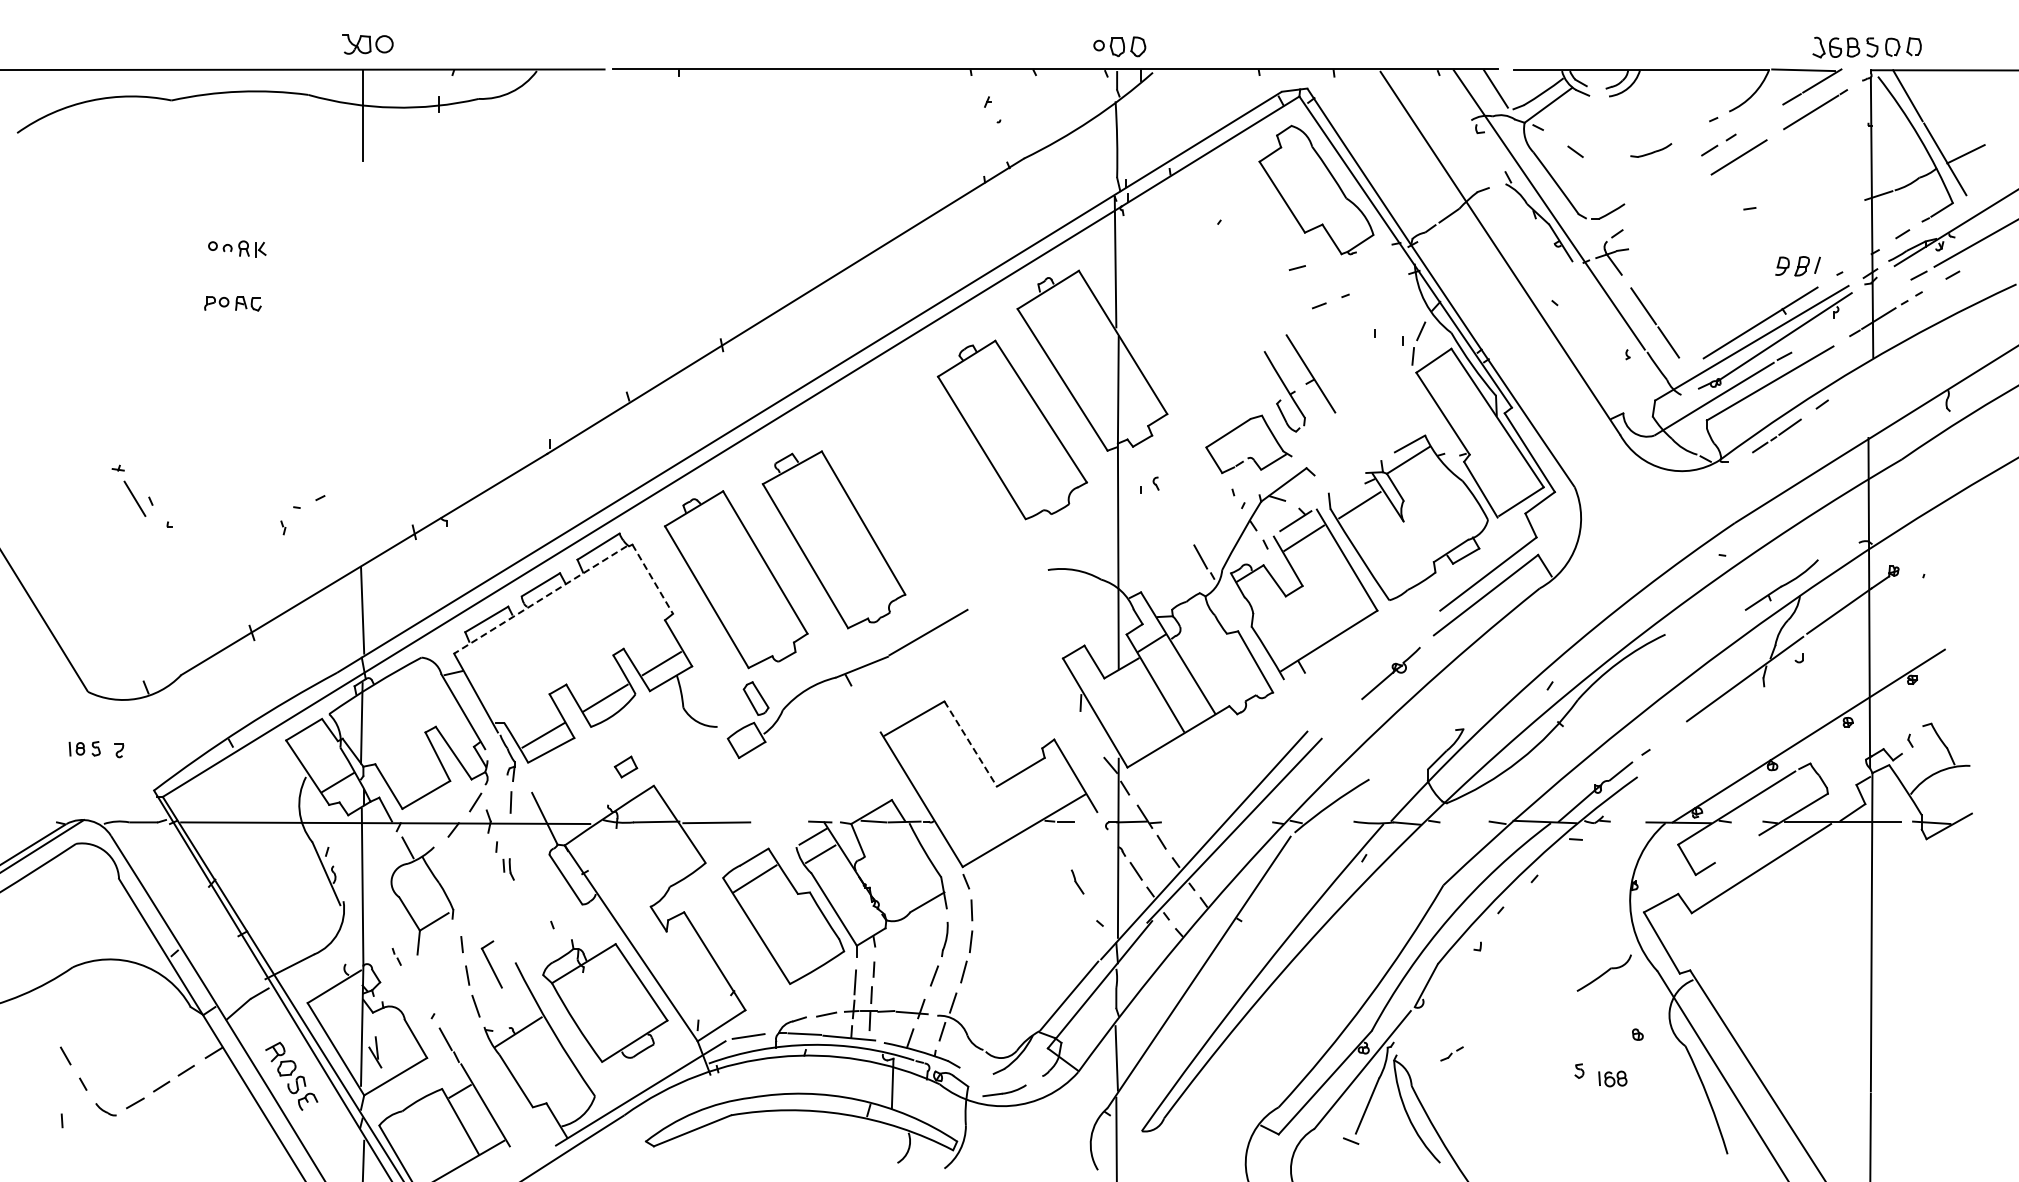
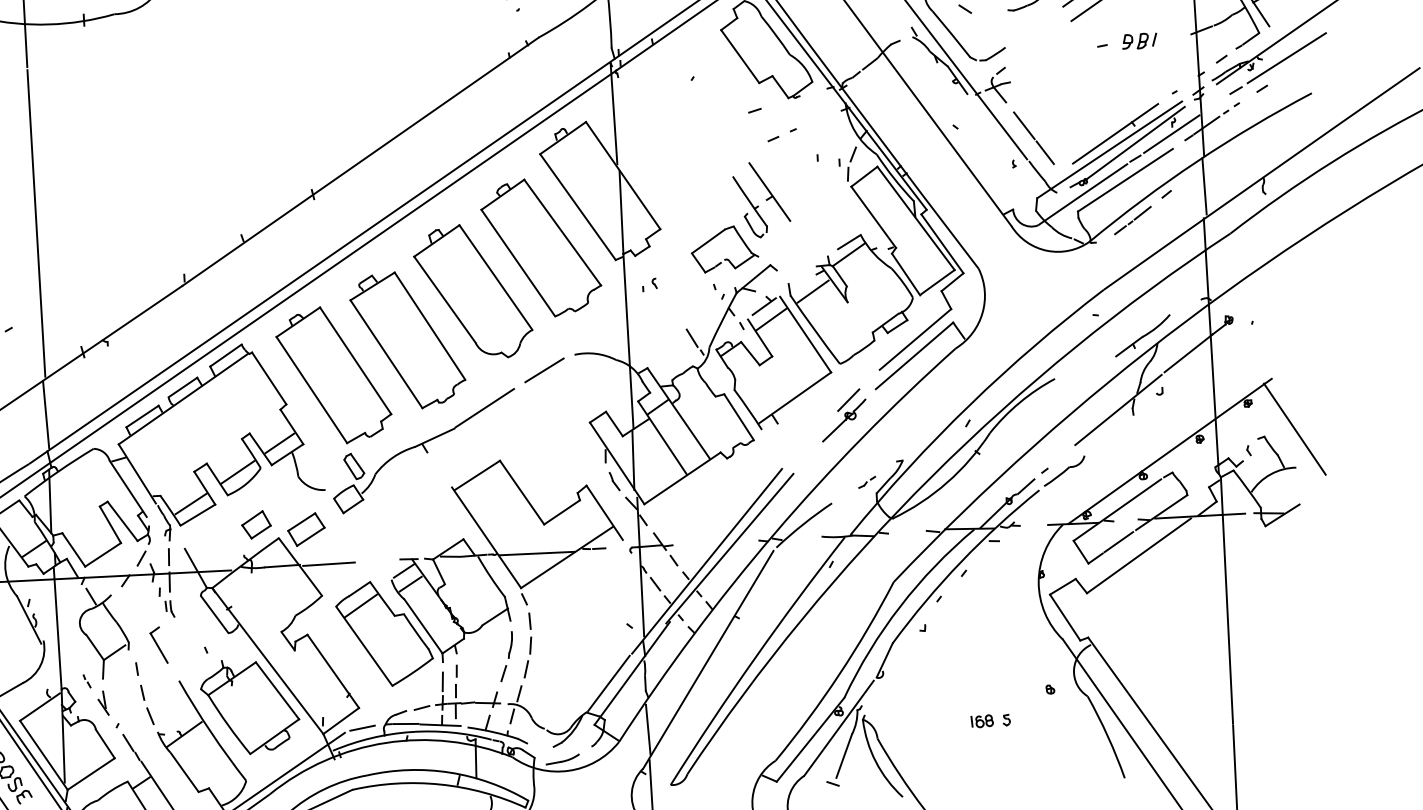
part: (1797, 266) -> (1139, 41), moved
line: (1833, 327) -> (1172, 134), added
line: (363, 362) -> (36, 222), added
line: (1871, 396) -> (1204, 186), added
part: (921, 481) -> (473, 291), added
line: (652, 579) -> (269, 378), dashed -> solid
line: (1007, 587) -> (544, 370), added
line: (540, 599) -> (183, 398), dashed -> solid
line: (1397, 647) -> (848, 400), added
line: (1116, 710) -> (633, 460), added
line: (1970, 716) -> (1294, 429), added
line: (970, 744) -> (521, 493), dashed -> solid
part: (625, 766) -> (256, 524), size x1.67
part: (689, 776) -> (305, 529), added
line: (985, 823) -> (536, 553), added
line: (509, 834) -> (169, 581), added
line: (1736, 849) -> (1118, 542), added
part: (1077, 881) -> (614, 481), moved
part: (491, 964) -> (158, 645), moved
part: (1603, 972) -> (1063, 470), moved
part: (375, 1052) -> (103, 703), moved
part: (1451, 1053) -> (866, 482), moved
part: (1612, 1078) -> (981, 721), moved

